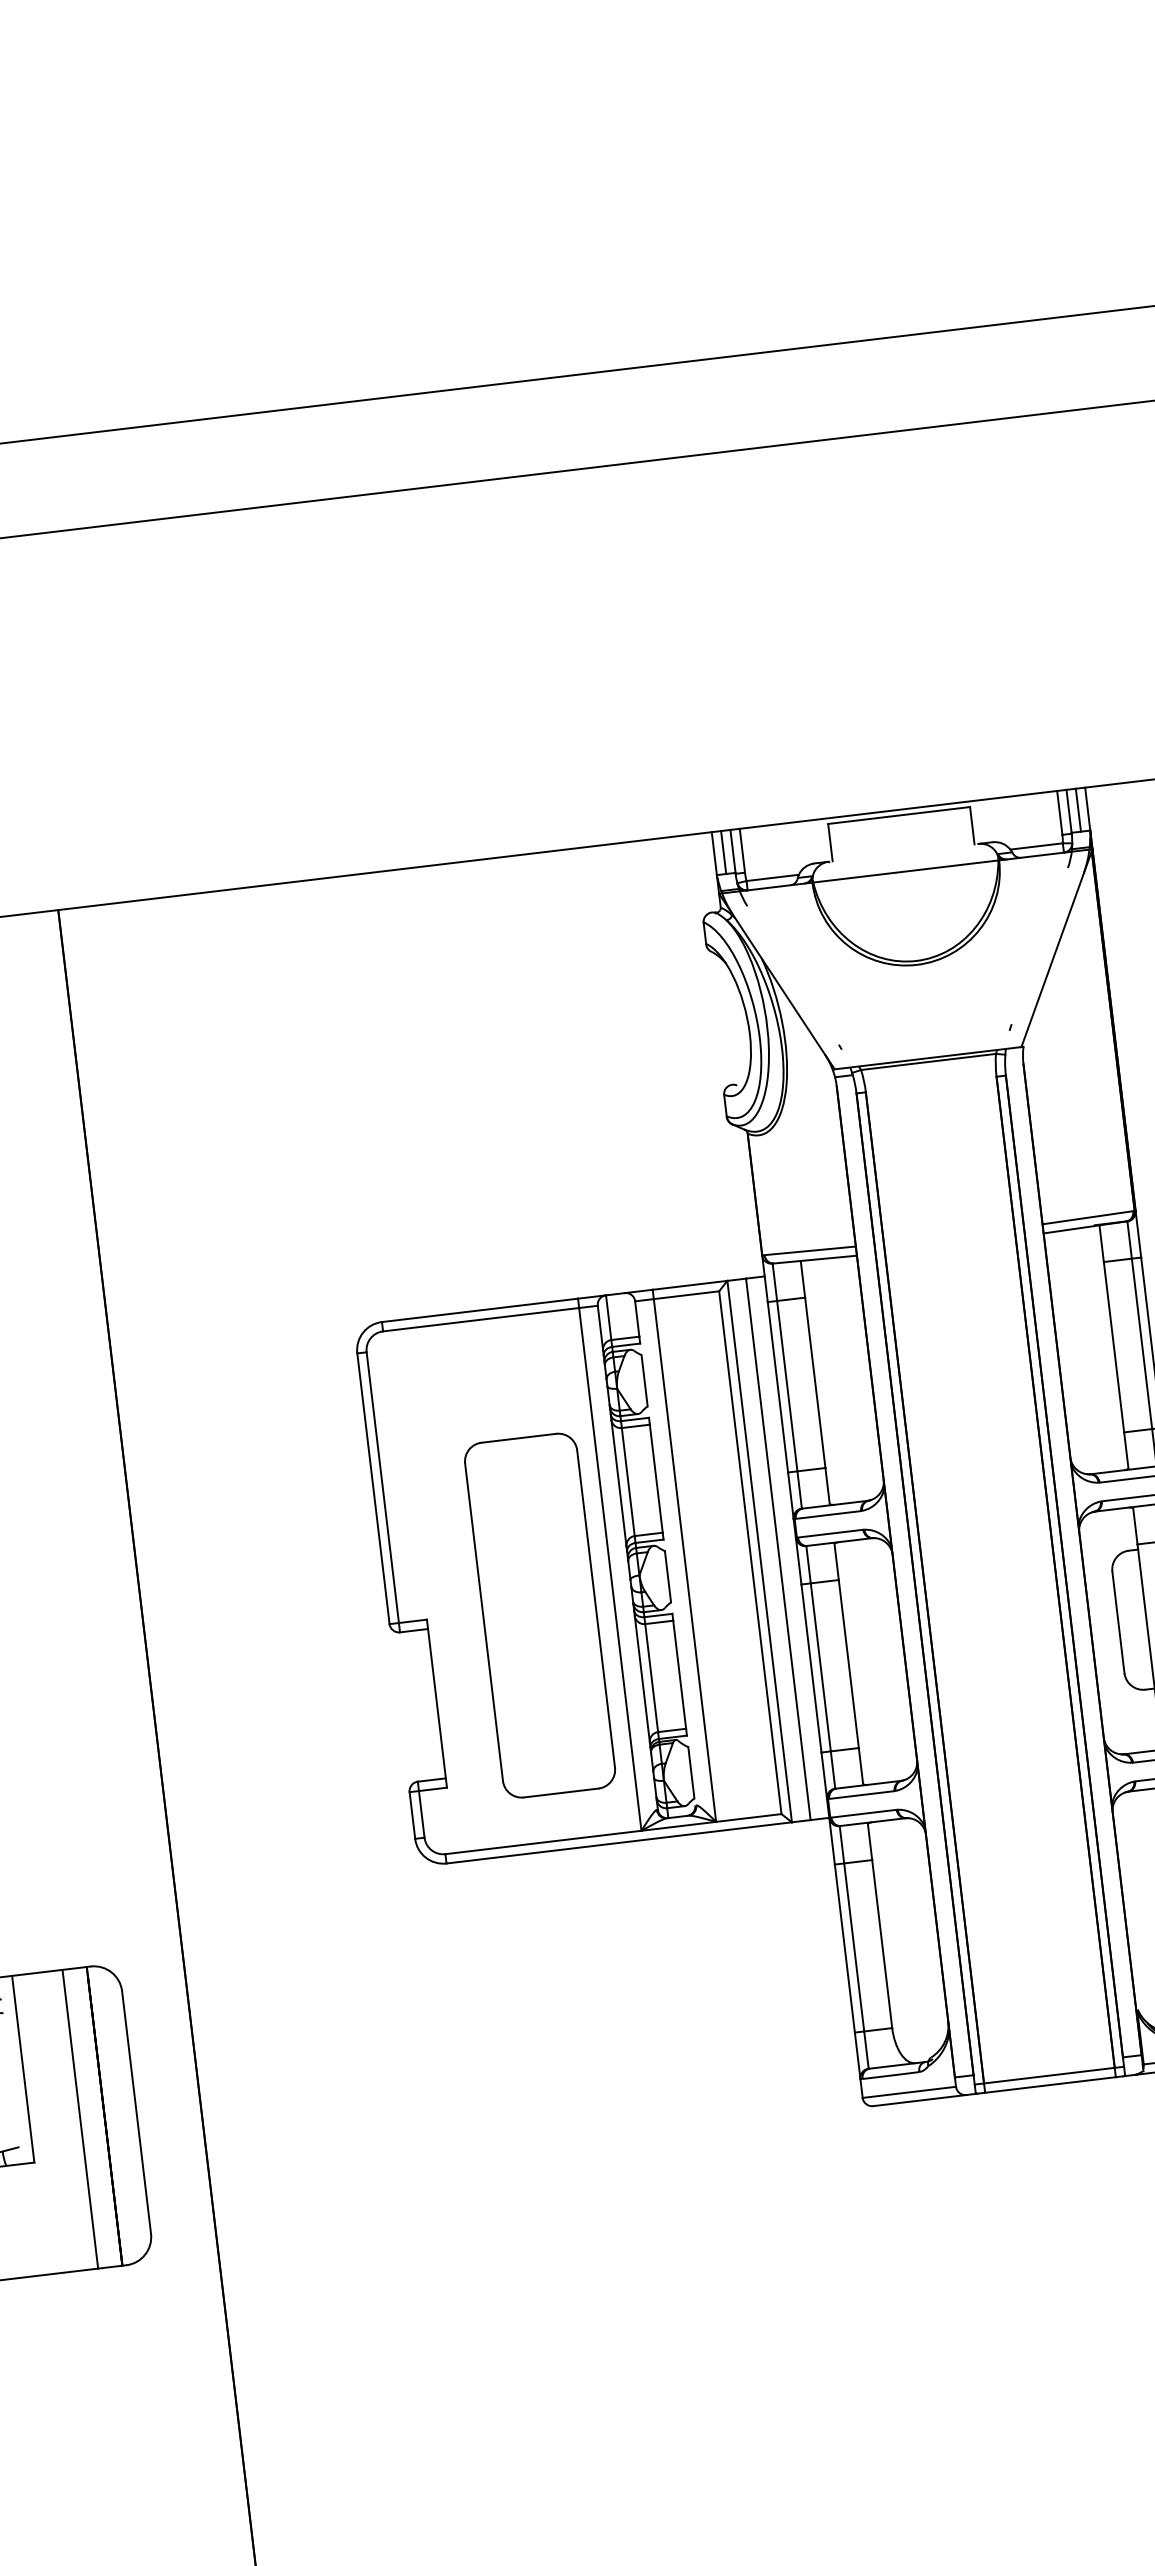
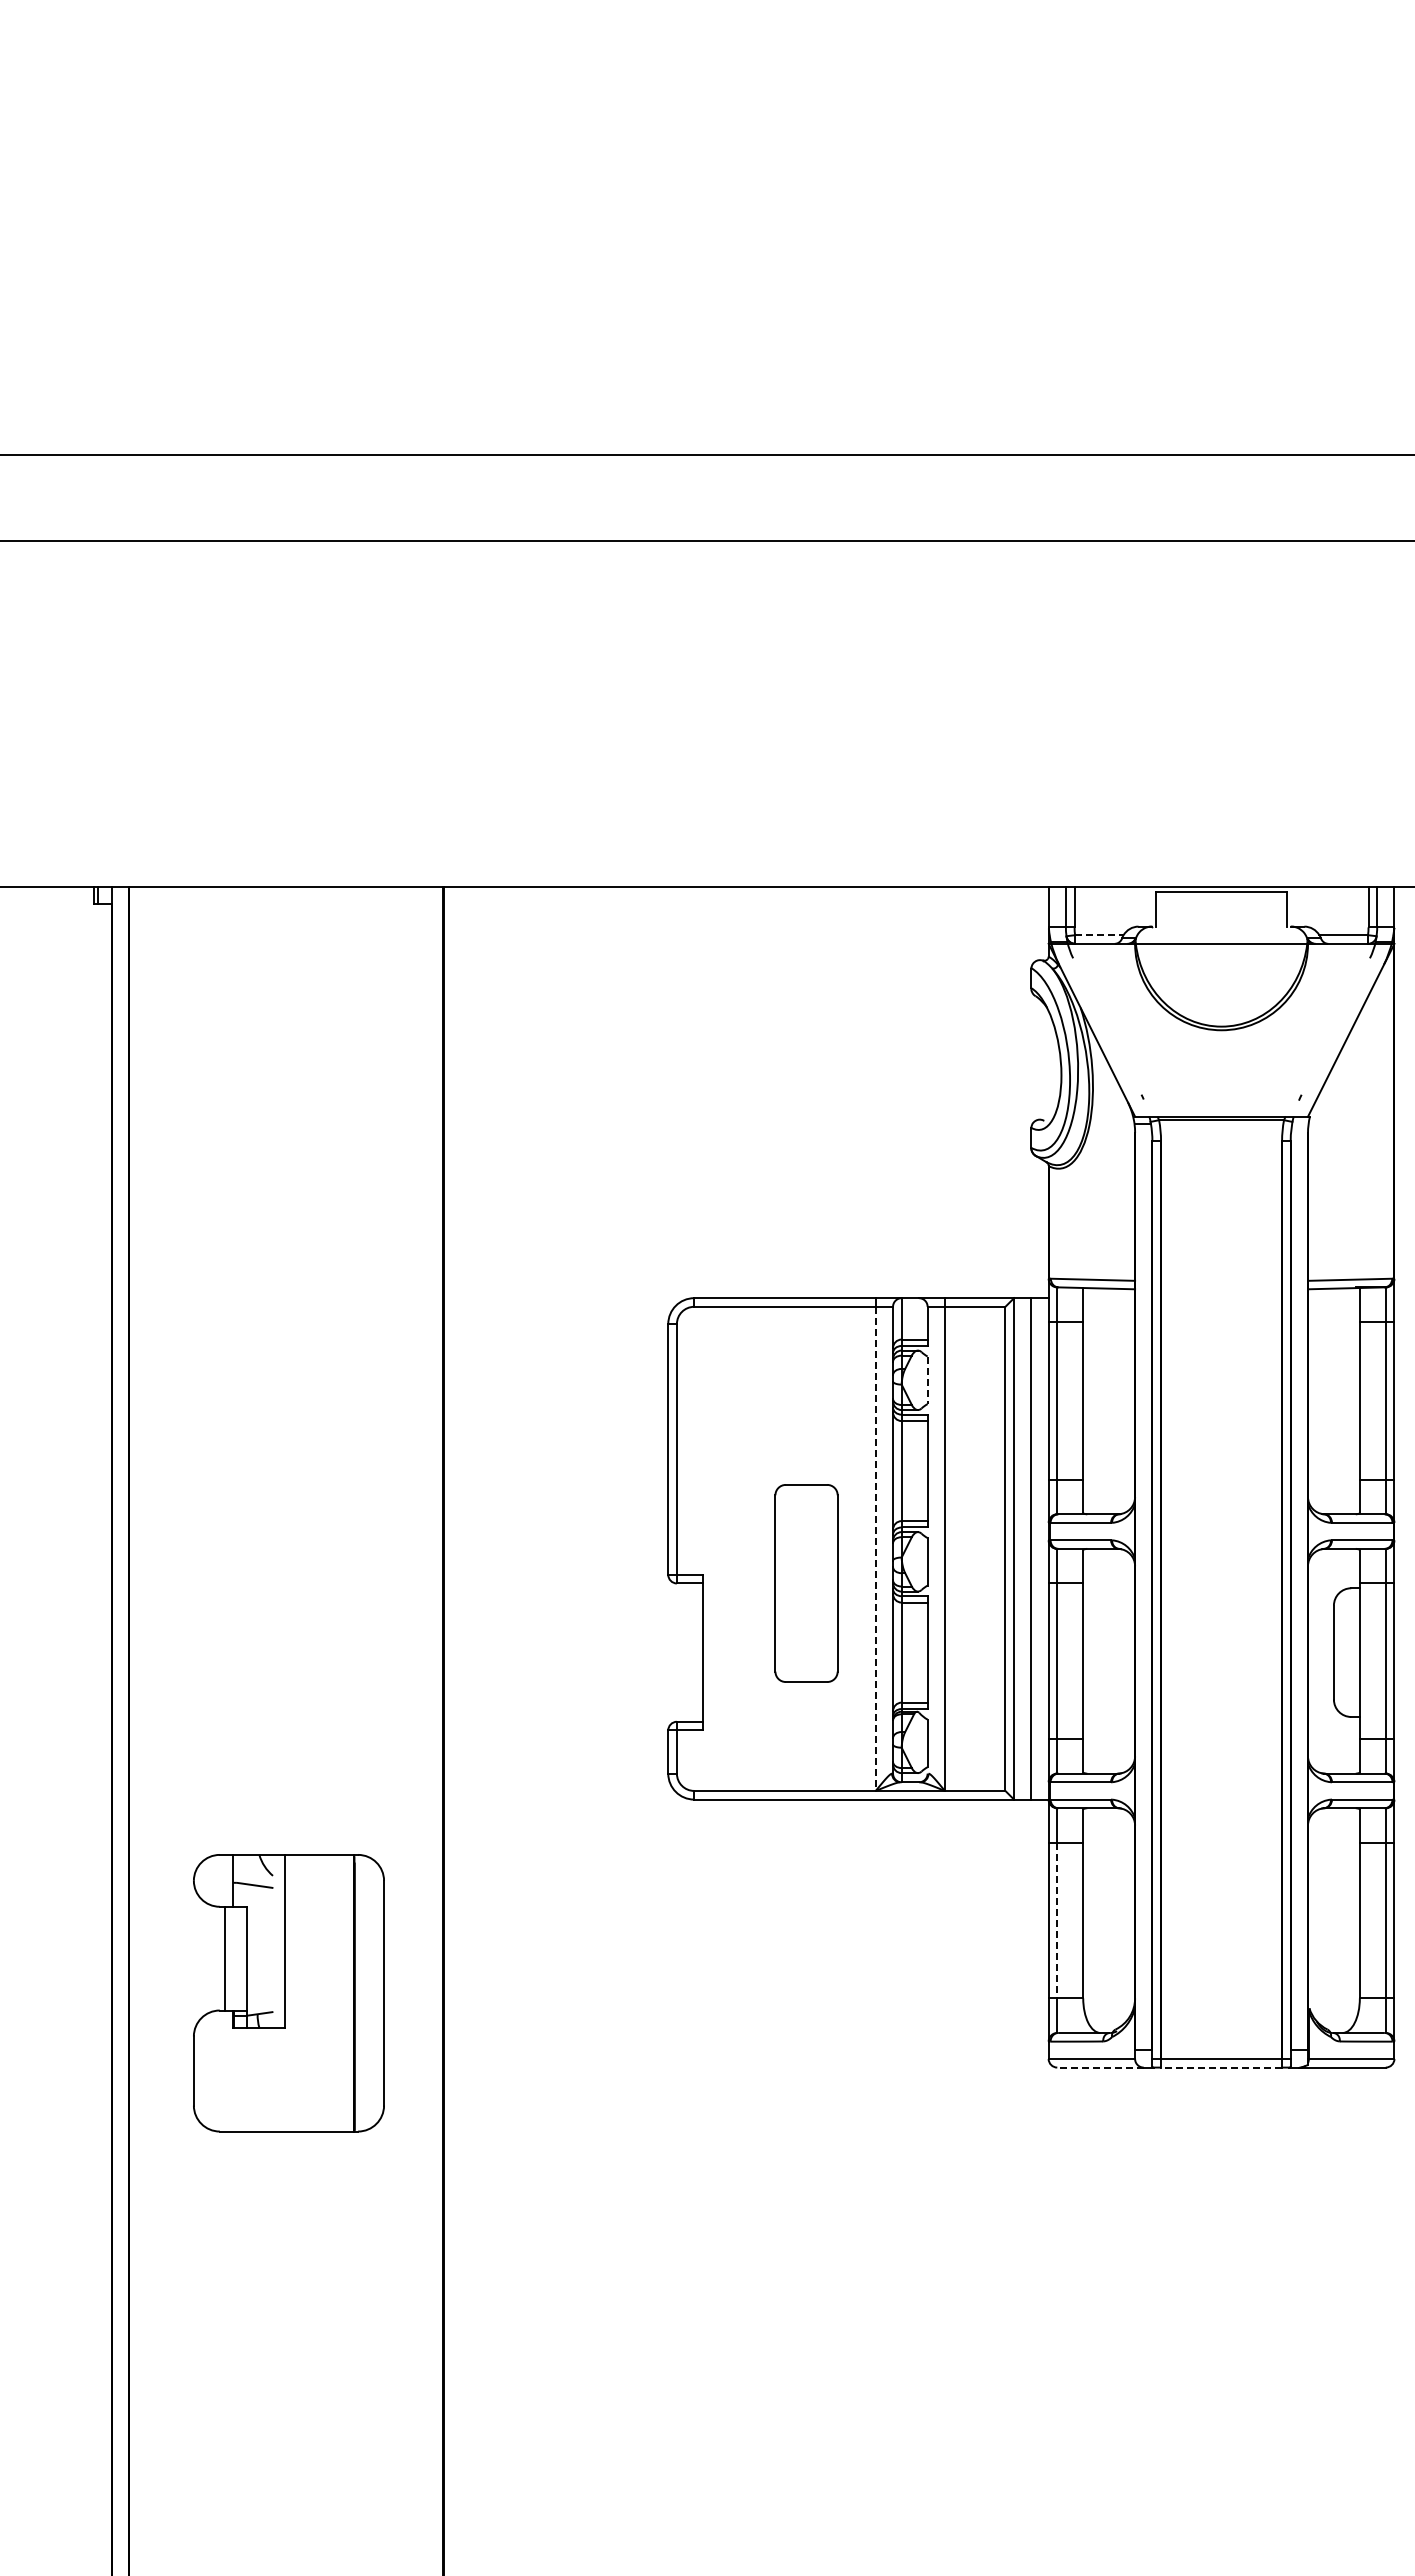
line: (1078, 810) -> (1385, 906), removed
line: (723, 852) -> (1057, 906), removed
line: (772, 878) -> (1099, 935), solid -> dashed
line: (644, 1380) -> (927, 1380), solid -> dashed
line: (610, 1570) -> (875, 1549), solid -> dashed
part: (539, 1615) -> (806, 1583), size x0.6
line: (854, 1947) -> (1057, 1920), solid -> dashed
line: (1050, 2084) -> (1221, 2067), solid -> dashed
line: (919, 2100) -> (1100, 2067), solid -> dashed
line: (79, 2119) -> (331, 1993), removed

